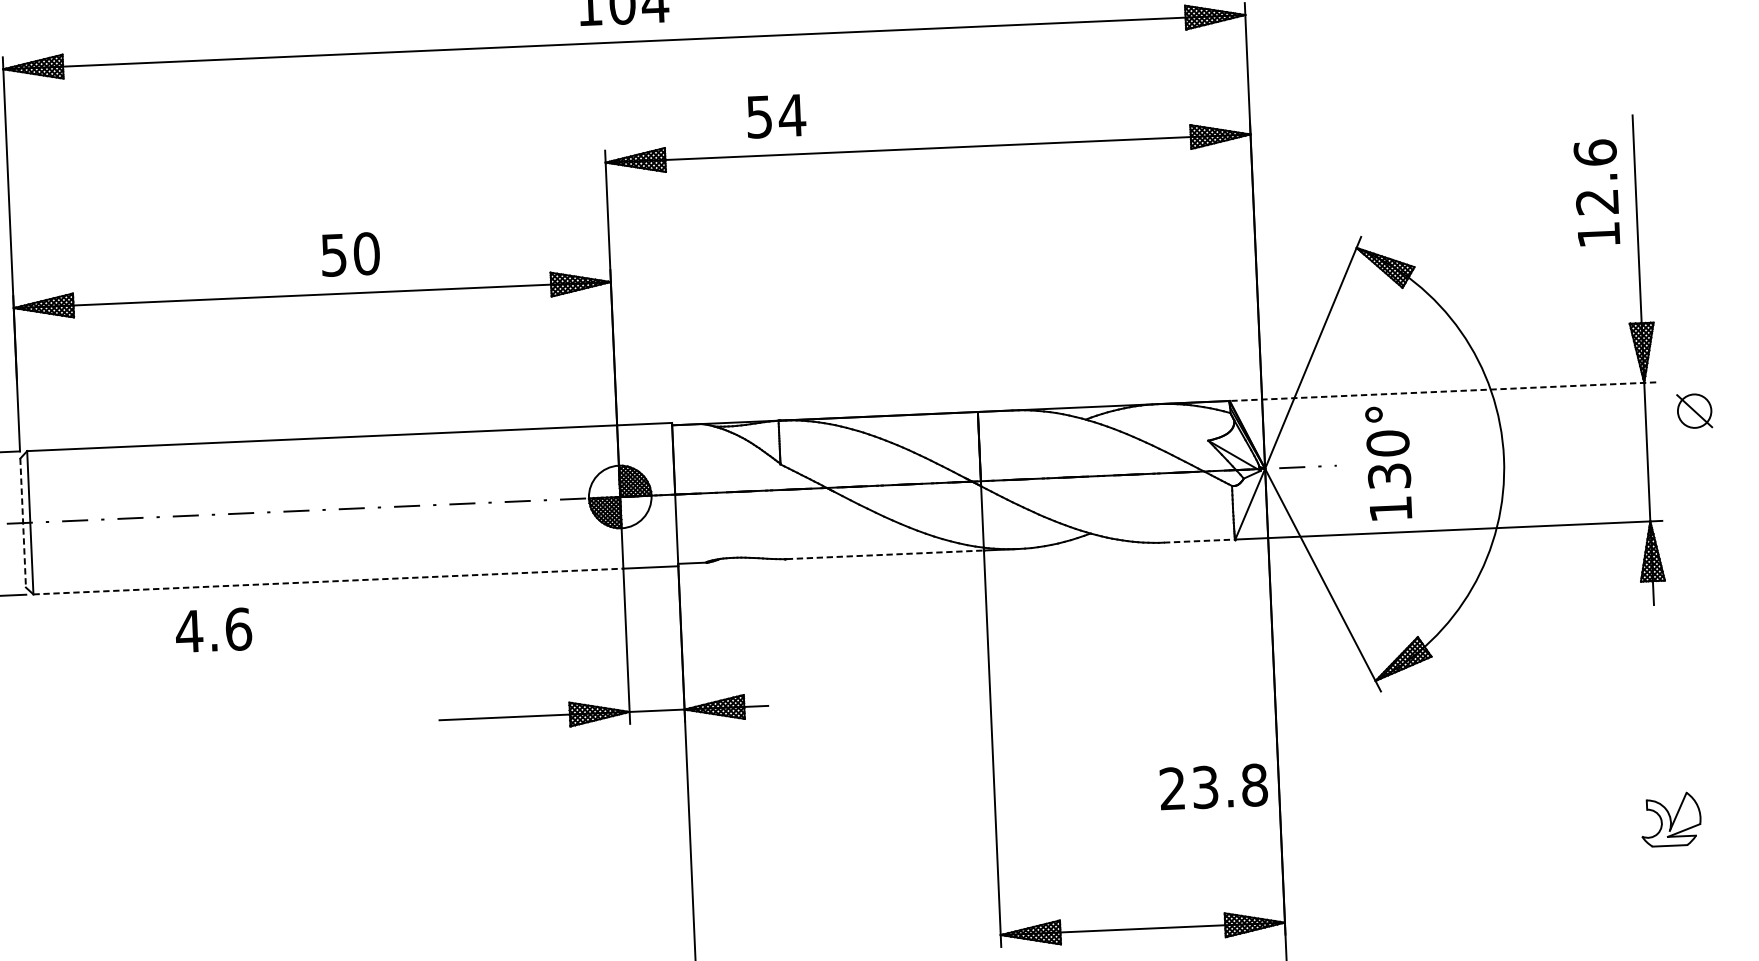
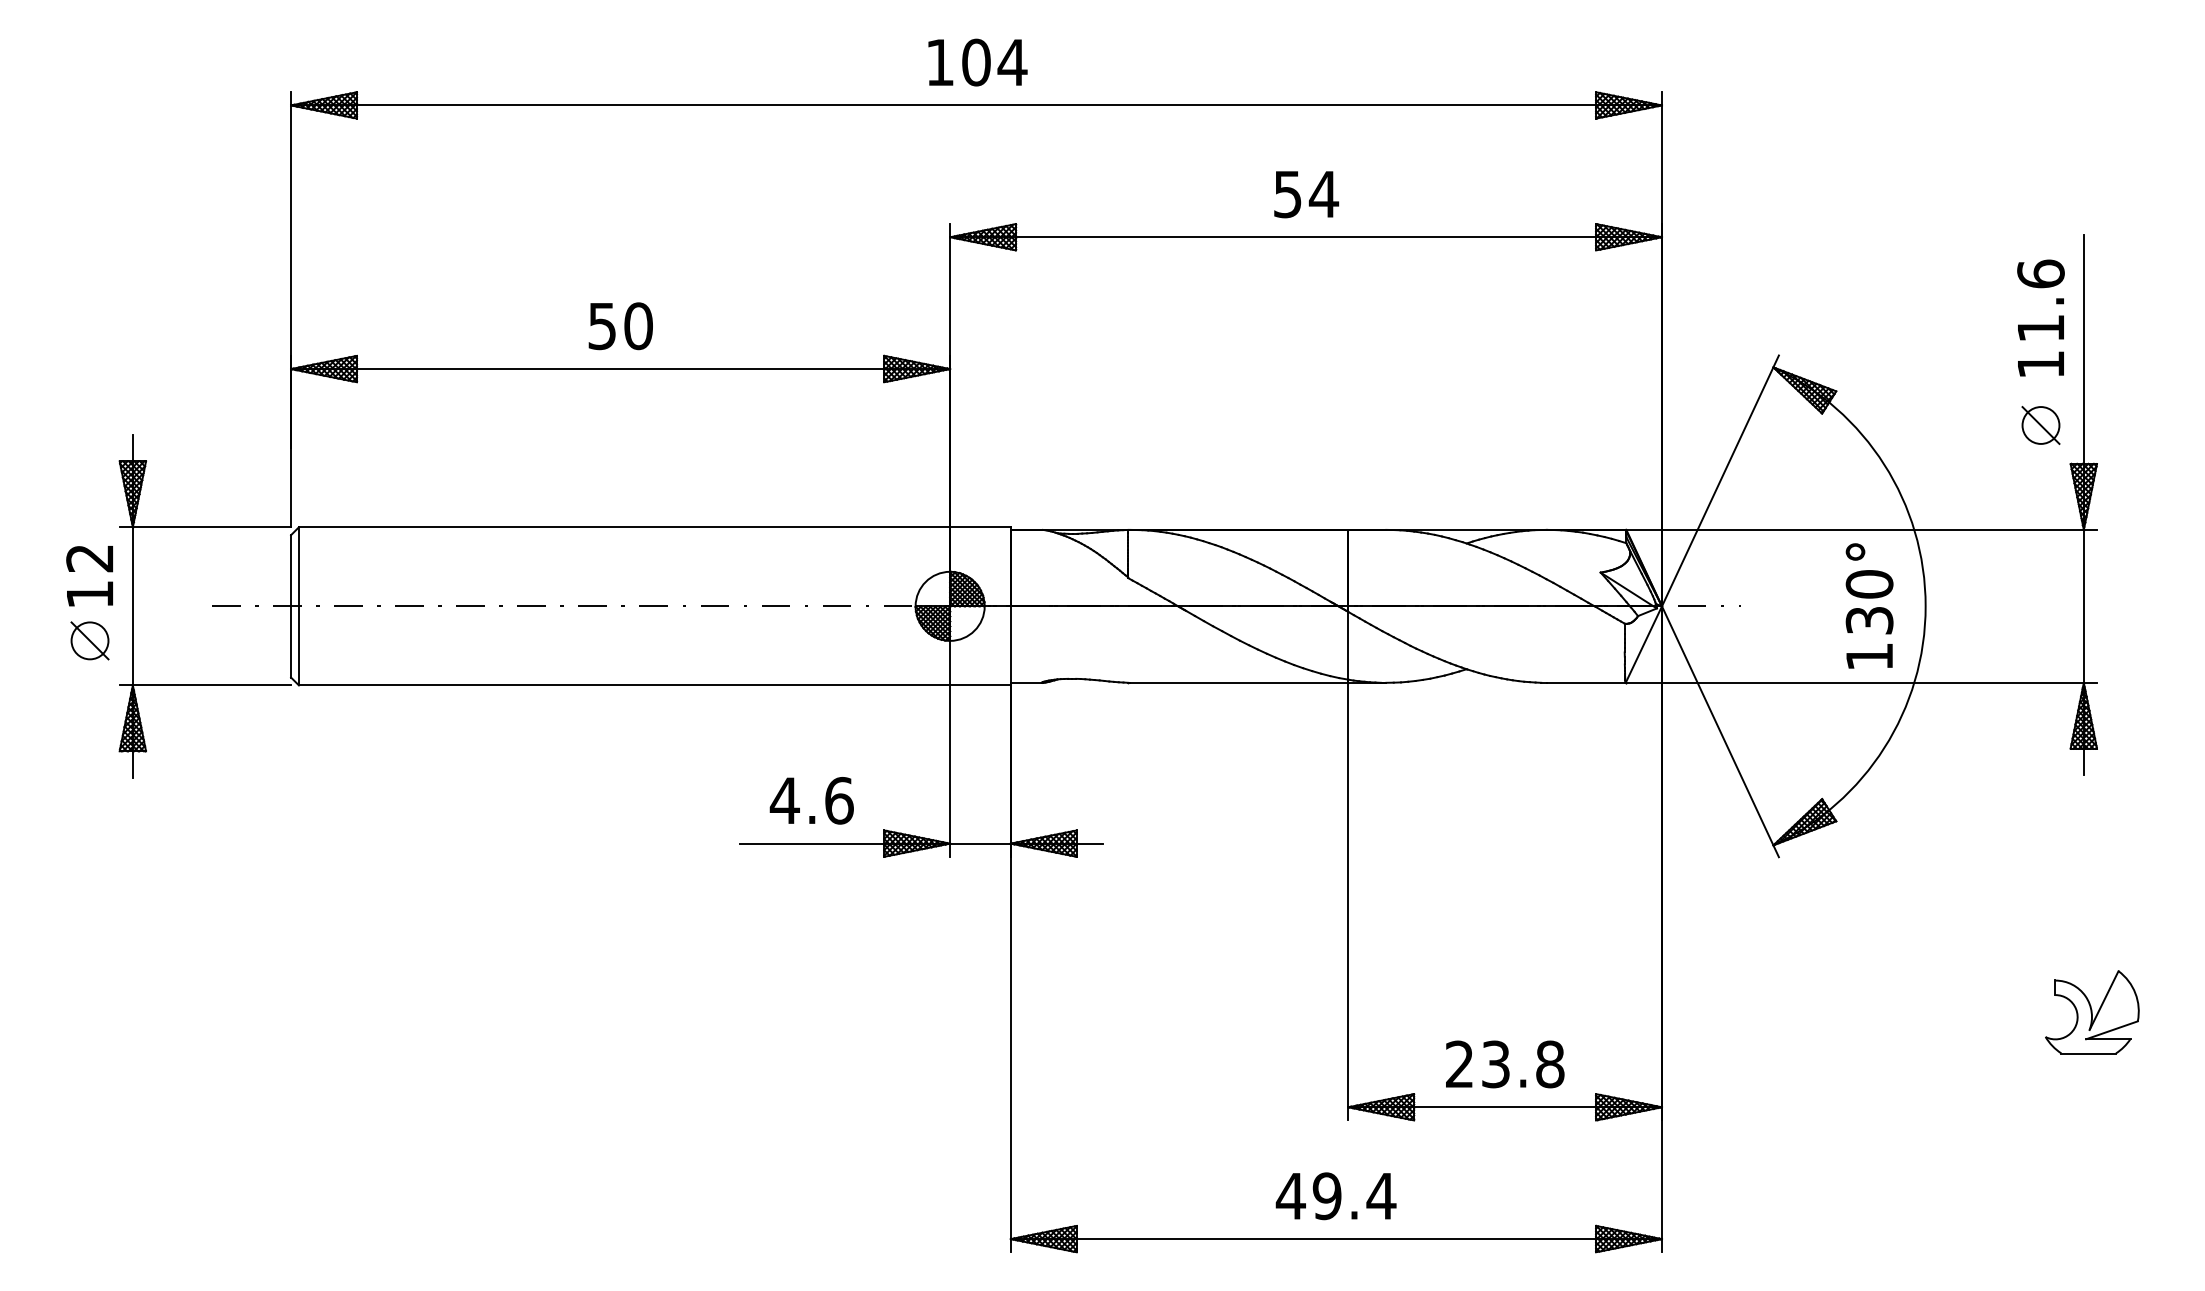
text: (776, 116) -> (1306, 194), moved
text: (1597, 202) -> (2040, 328), 12.6 -> 11.6
text: (350, 254) -> (620, 326), moved
line: (1442, 391) -> (1861, 529), dashed -> solid
part: (1694, 411) -> (2040, 425), moved
text: (1388, 462) -> (1869, 605), moved
line: (23, 523) -> (291, 606), dashed -> solid
line: (1199, 540) -> (1586, 682), dashed -> solid
line: (885, 554) -> (1239, 682), dashed -> solid
line: (328, 581) -> (624, 685), dashed -> solid
text: (213, 630) -> (811, 800), moved
text: (1214, 787) -> (1505, 1064), moved
part: (1671, 819) -> (2092, 1012), size x1.43

